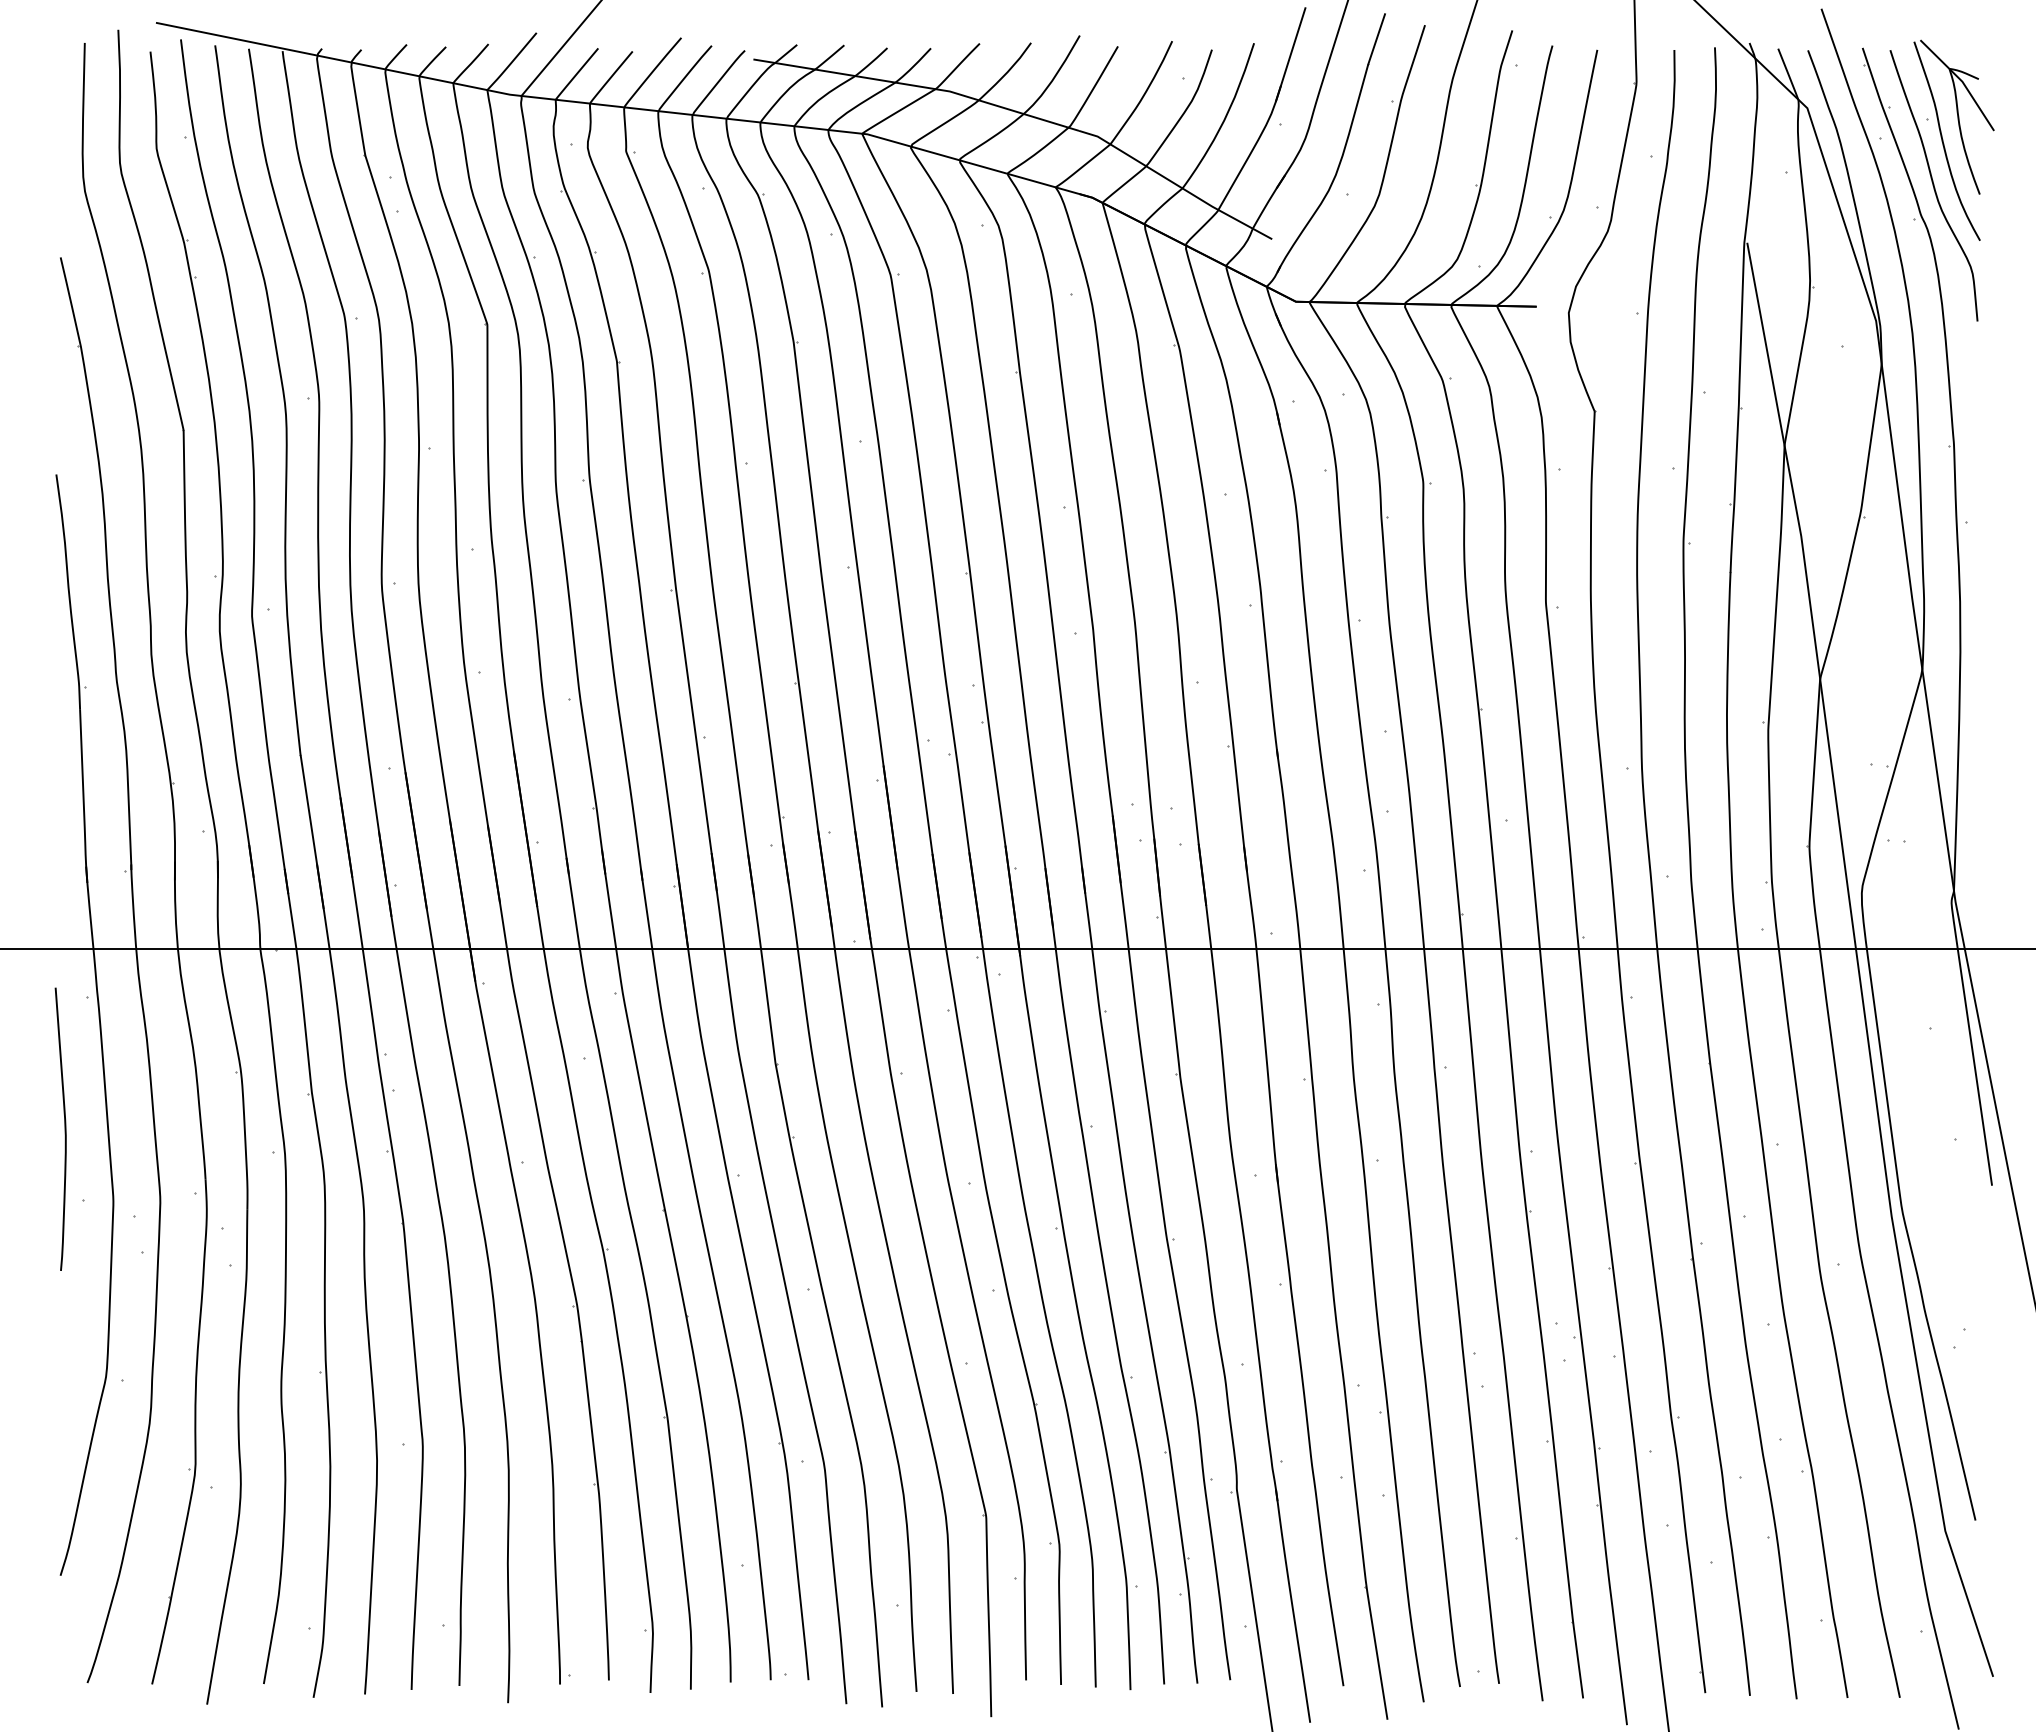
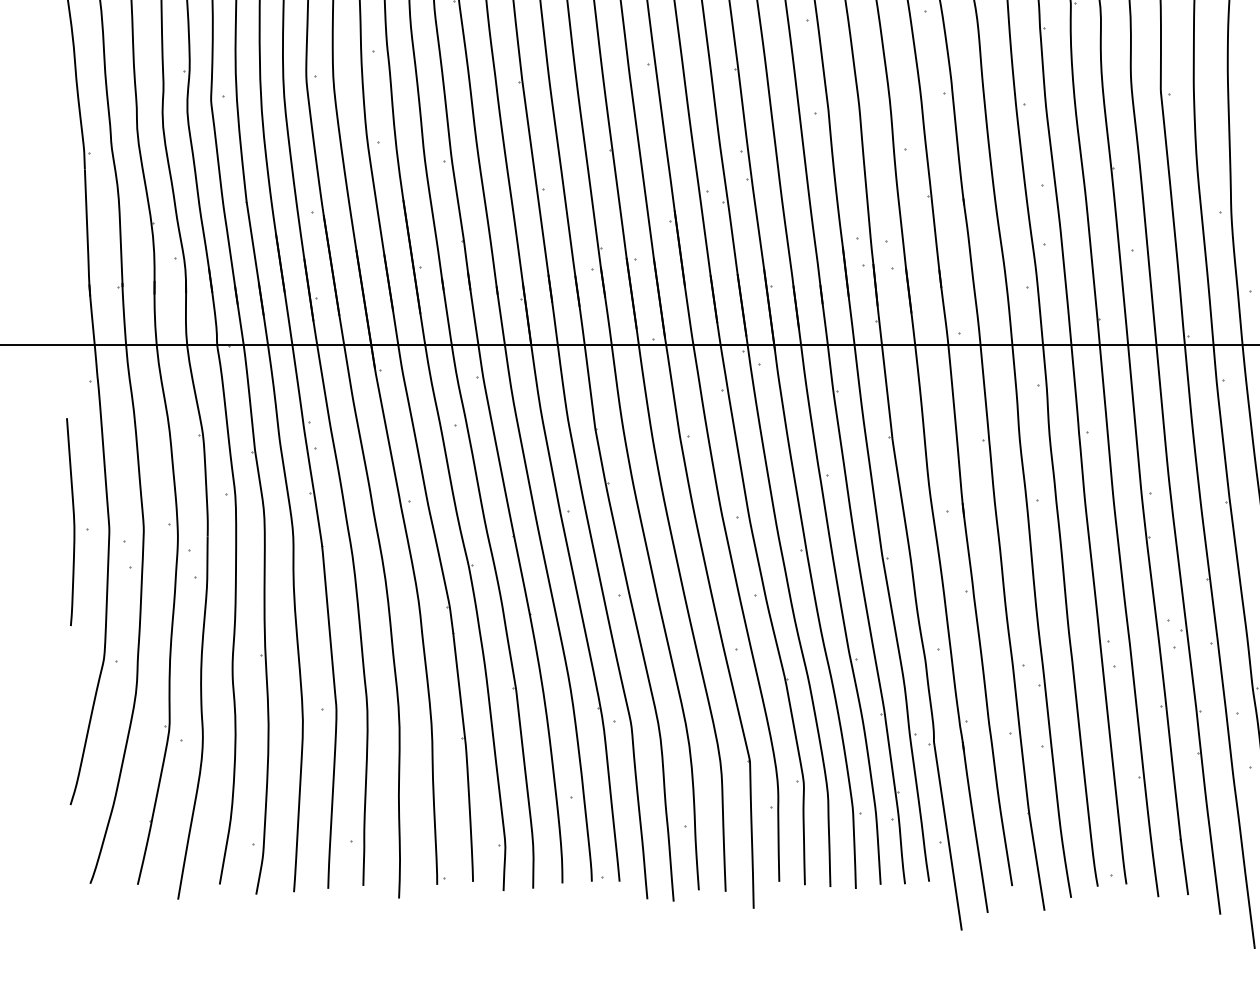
curve: (64, 1128) -> (73, 521), moved

